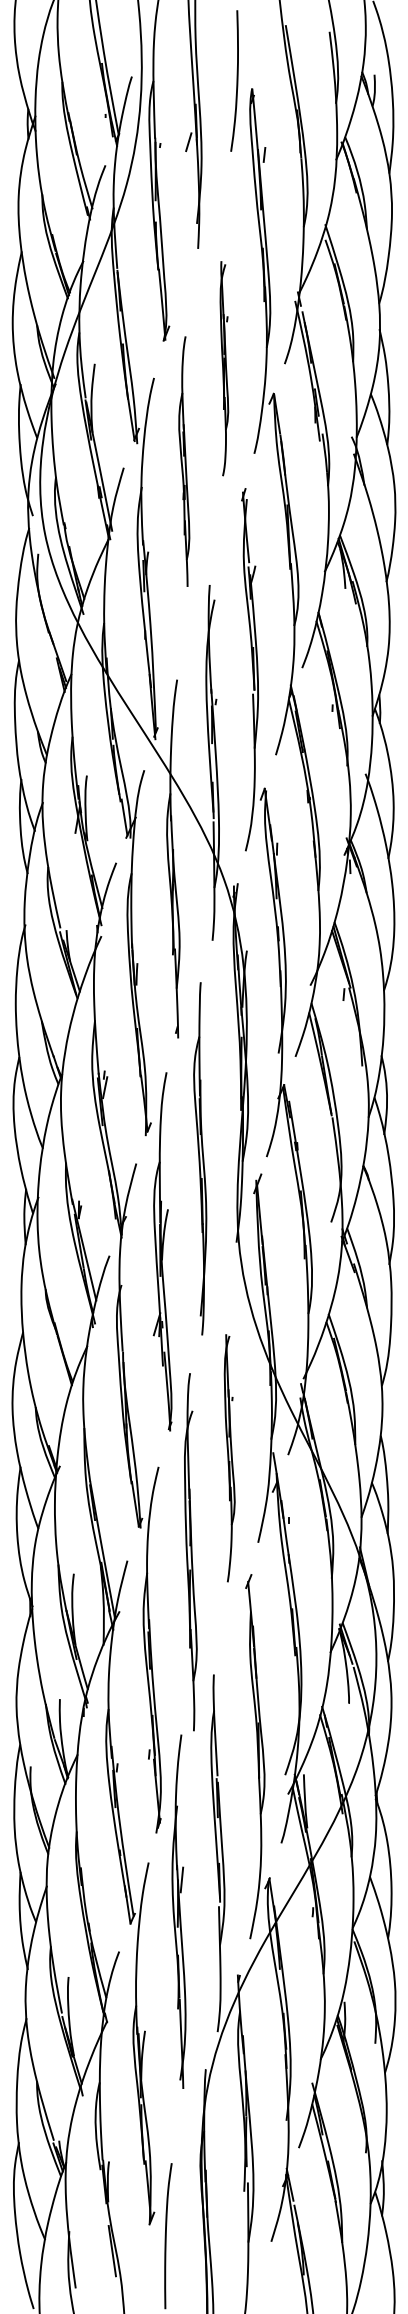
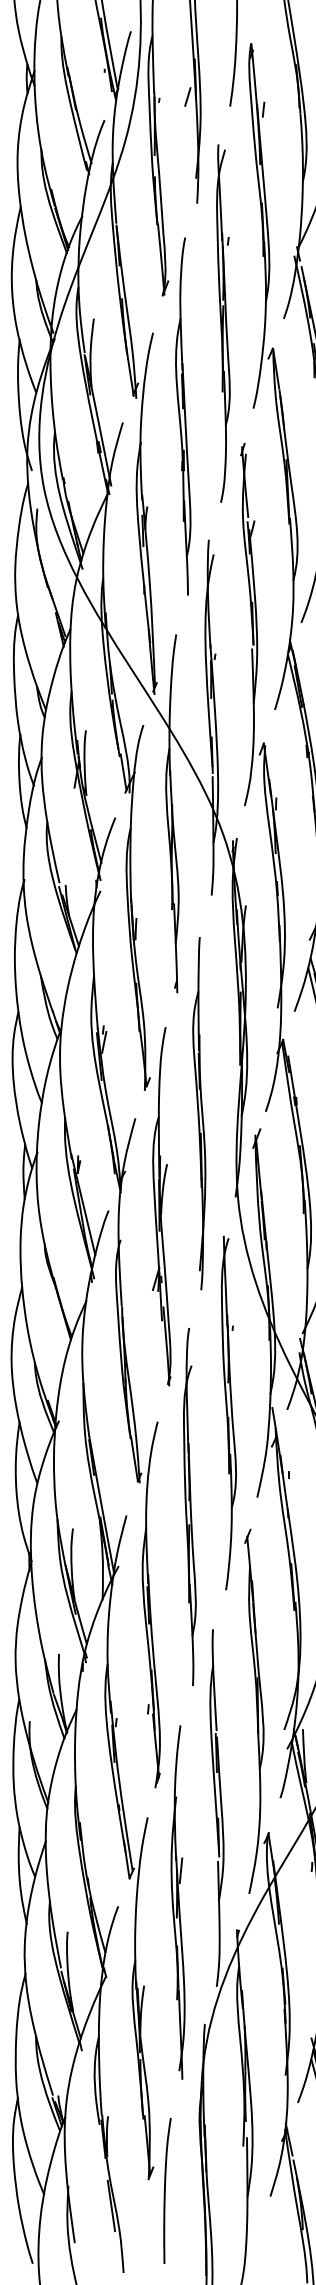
part: (224, 368) -> (223, 323), size x1.67
part: (184, 461) -> (183, 416), size x1.43
part: (229, 1458) -> (228, 1413), size x1.43
part: (178, 1911) -> (177, 1902), moved

